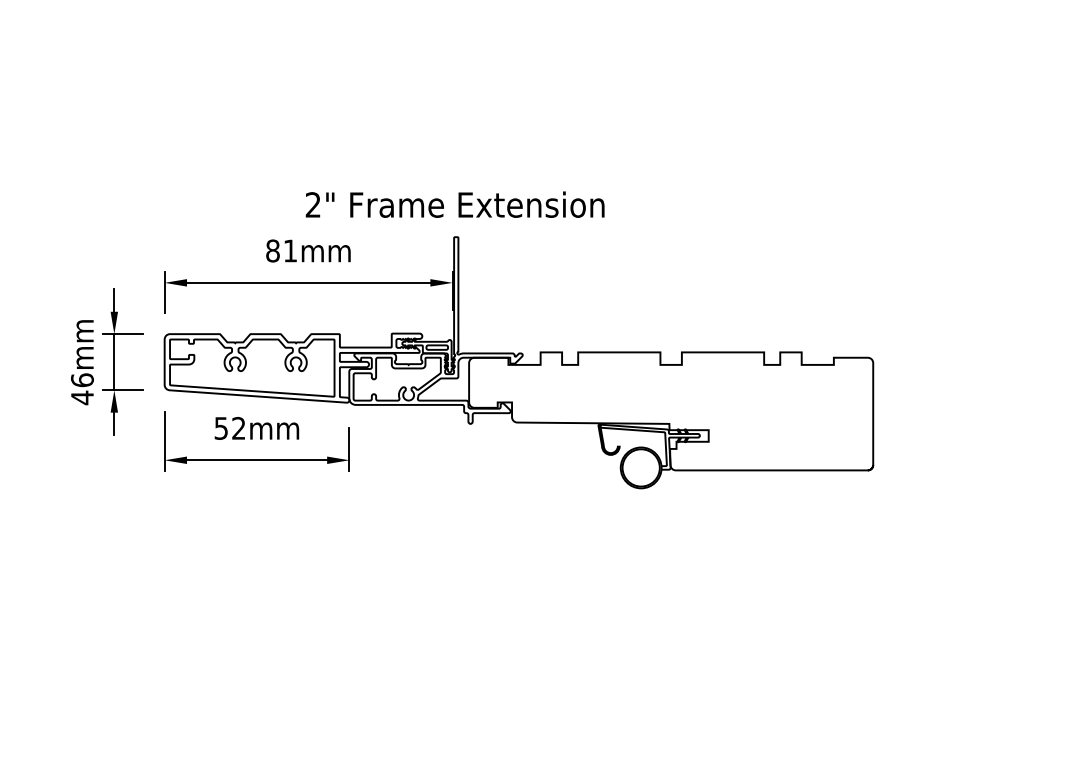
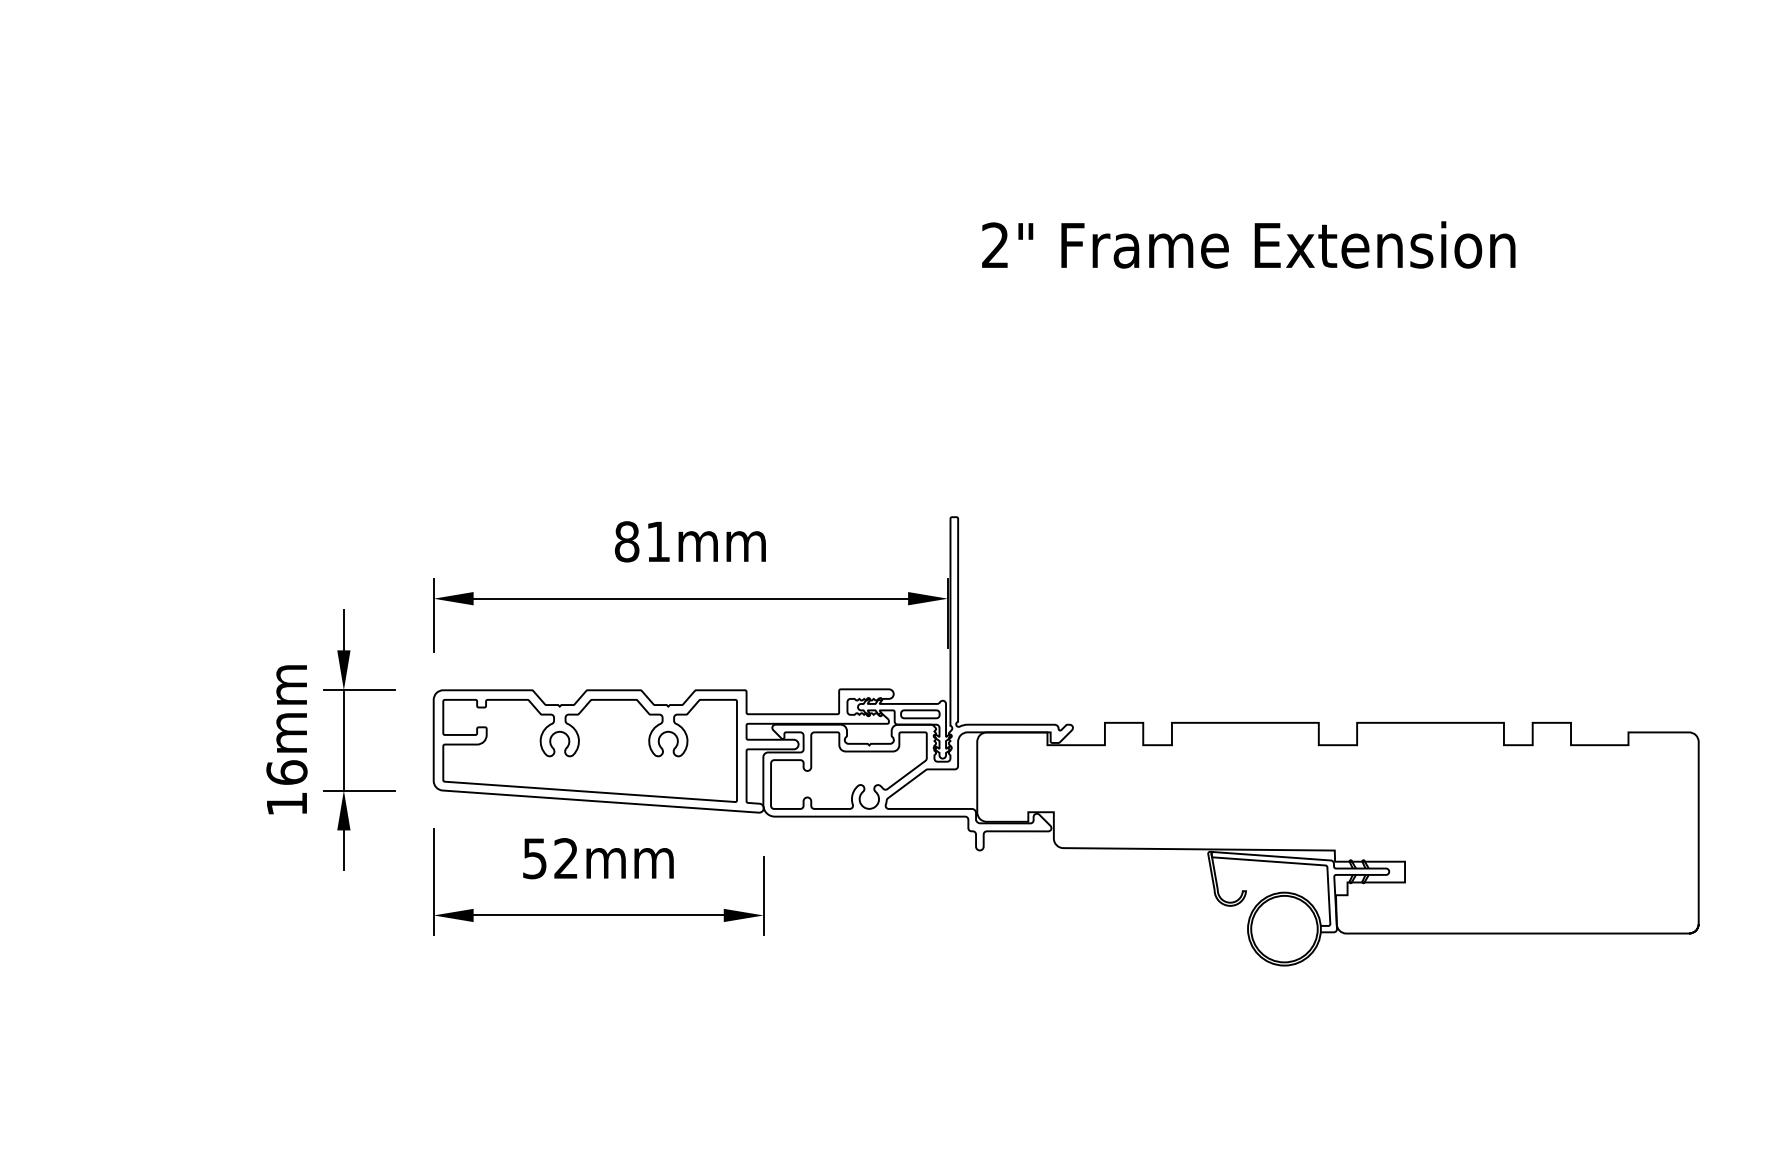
text: (454, 204) -> (1247, 244), moved
text: (82, 397) -> (287, 803), 46mm -> 16mm

